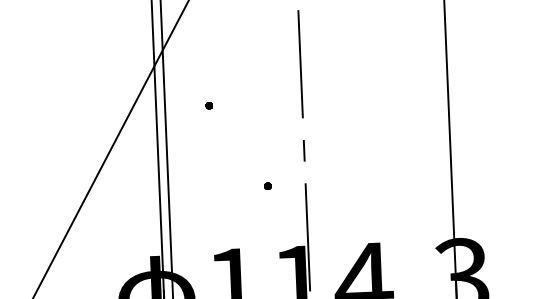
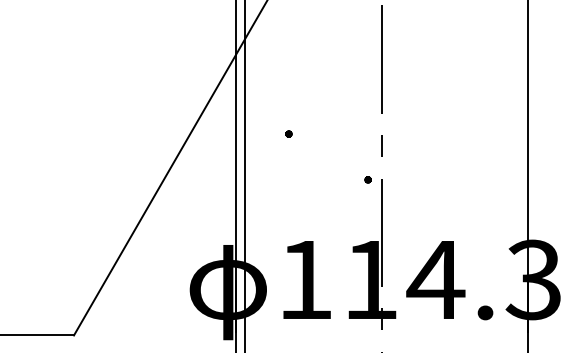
part: (208, 105) -> (288, 133), moved
part: (267, 185) -> (367, 179), moved

